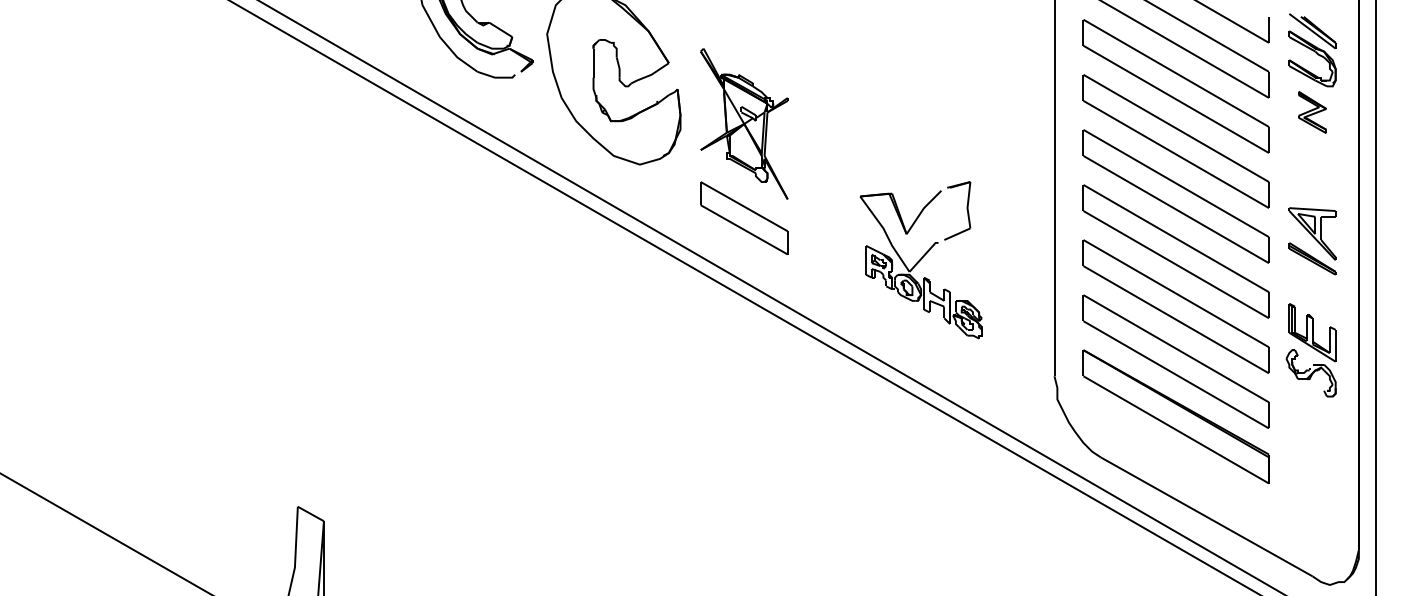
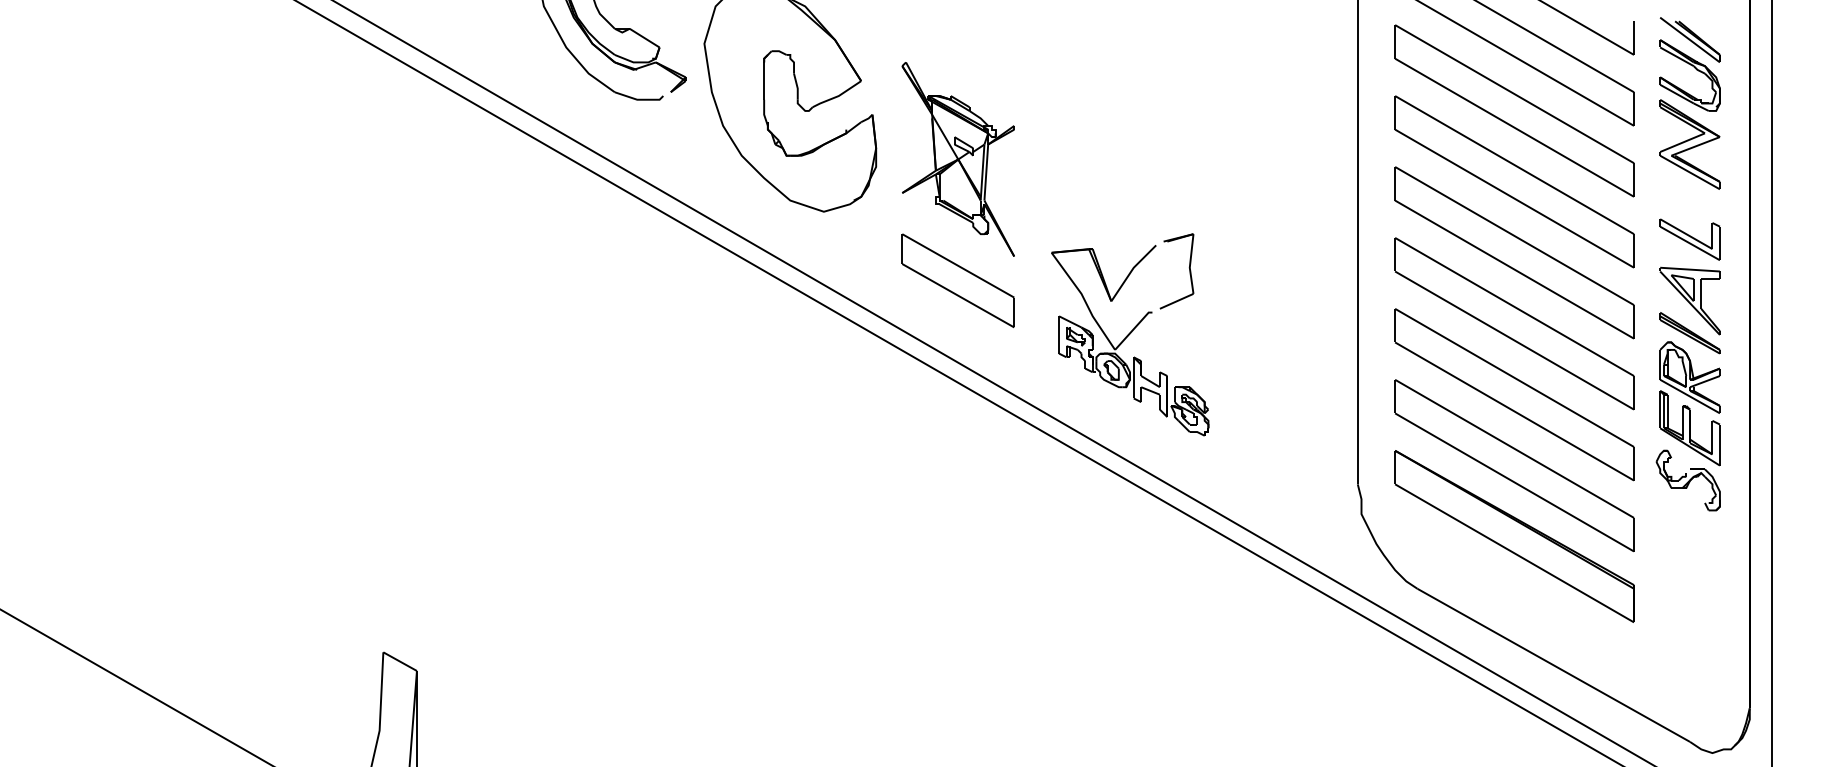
part: (1312, 112) -> (1689, 144), size x1.67
part: (1312, 186) -> (1689, 239), added
part: (921, 259) -> (1130, 334), moved
part: (1312, 293) -> (1689, 377), added

